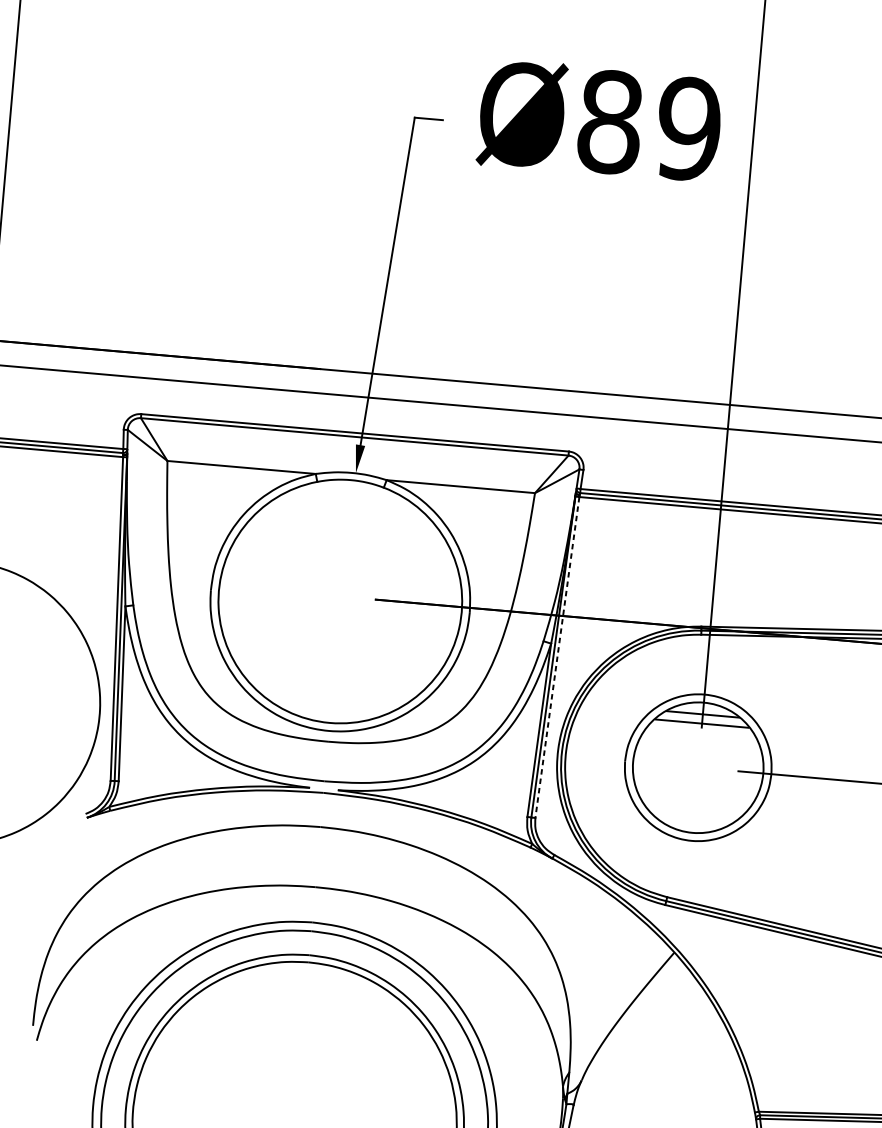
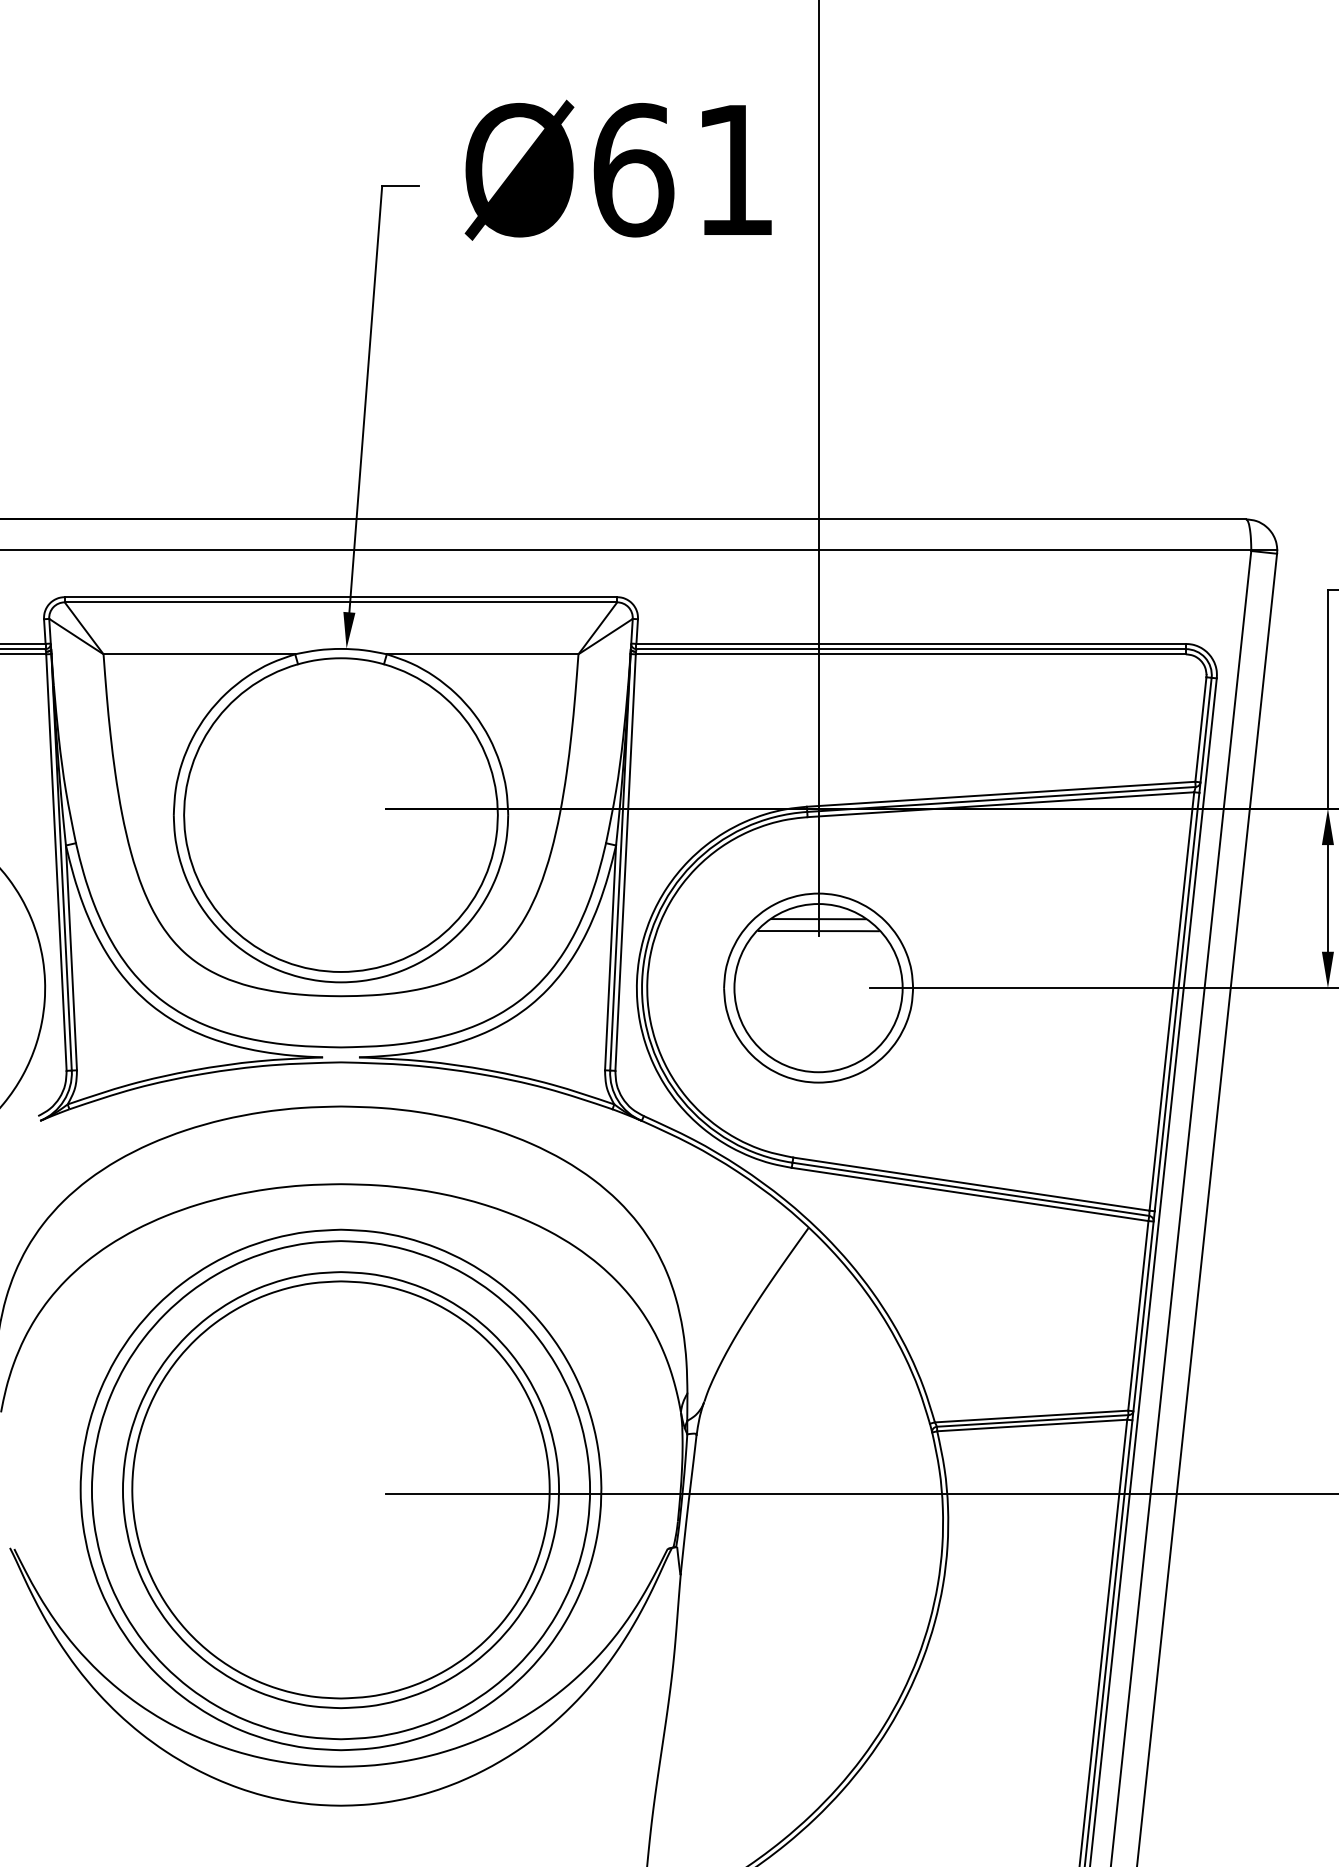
text: (649, 125) -> (684, 170), Ø89 -> Ø61
line: (557, 657) -> (625, 862), dashed -> solid

